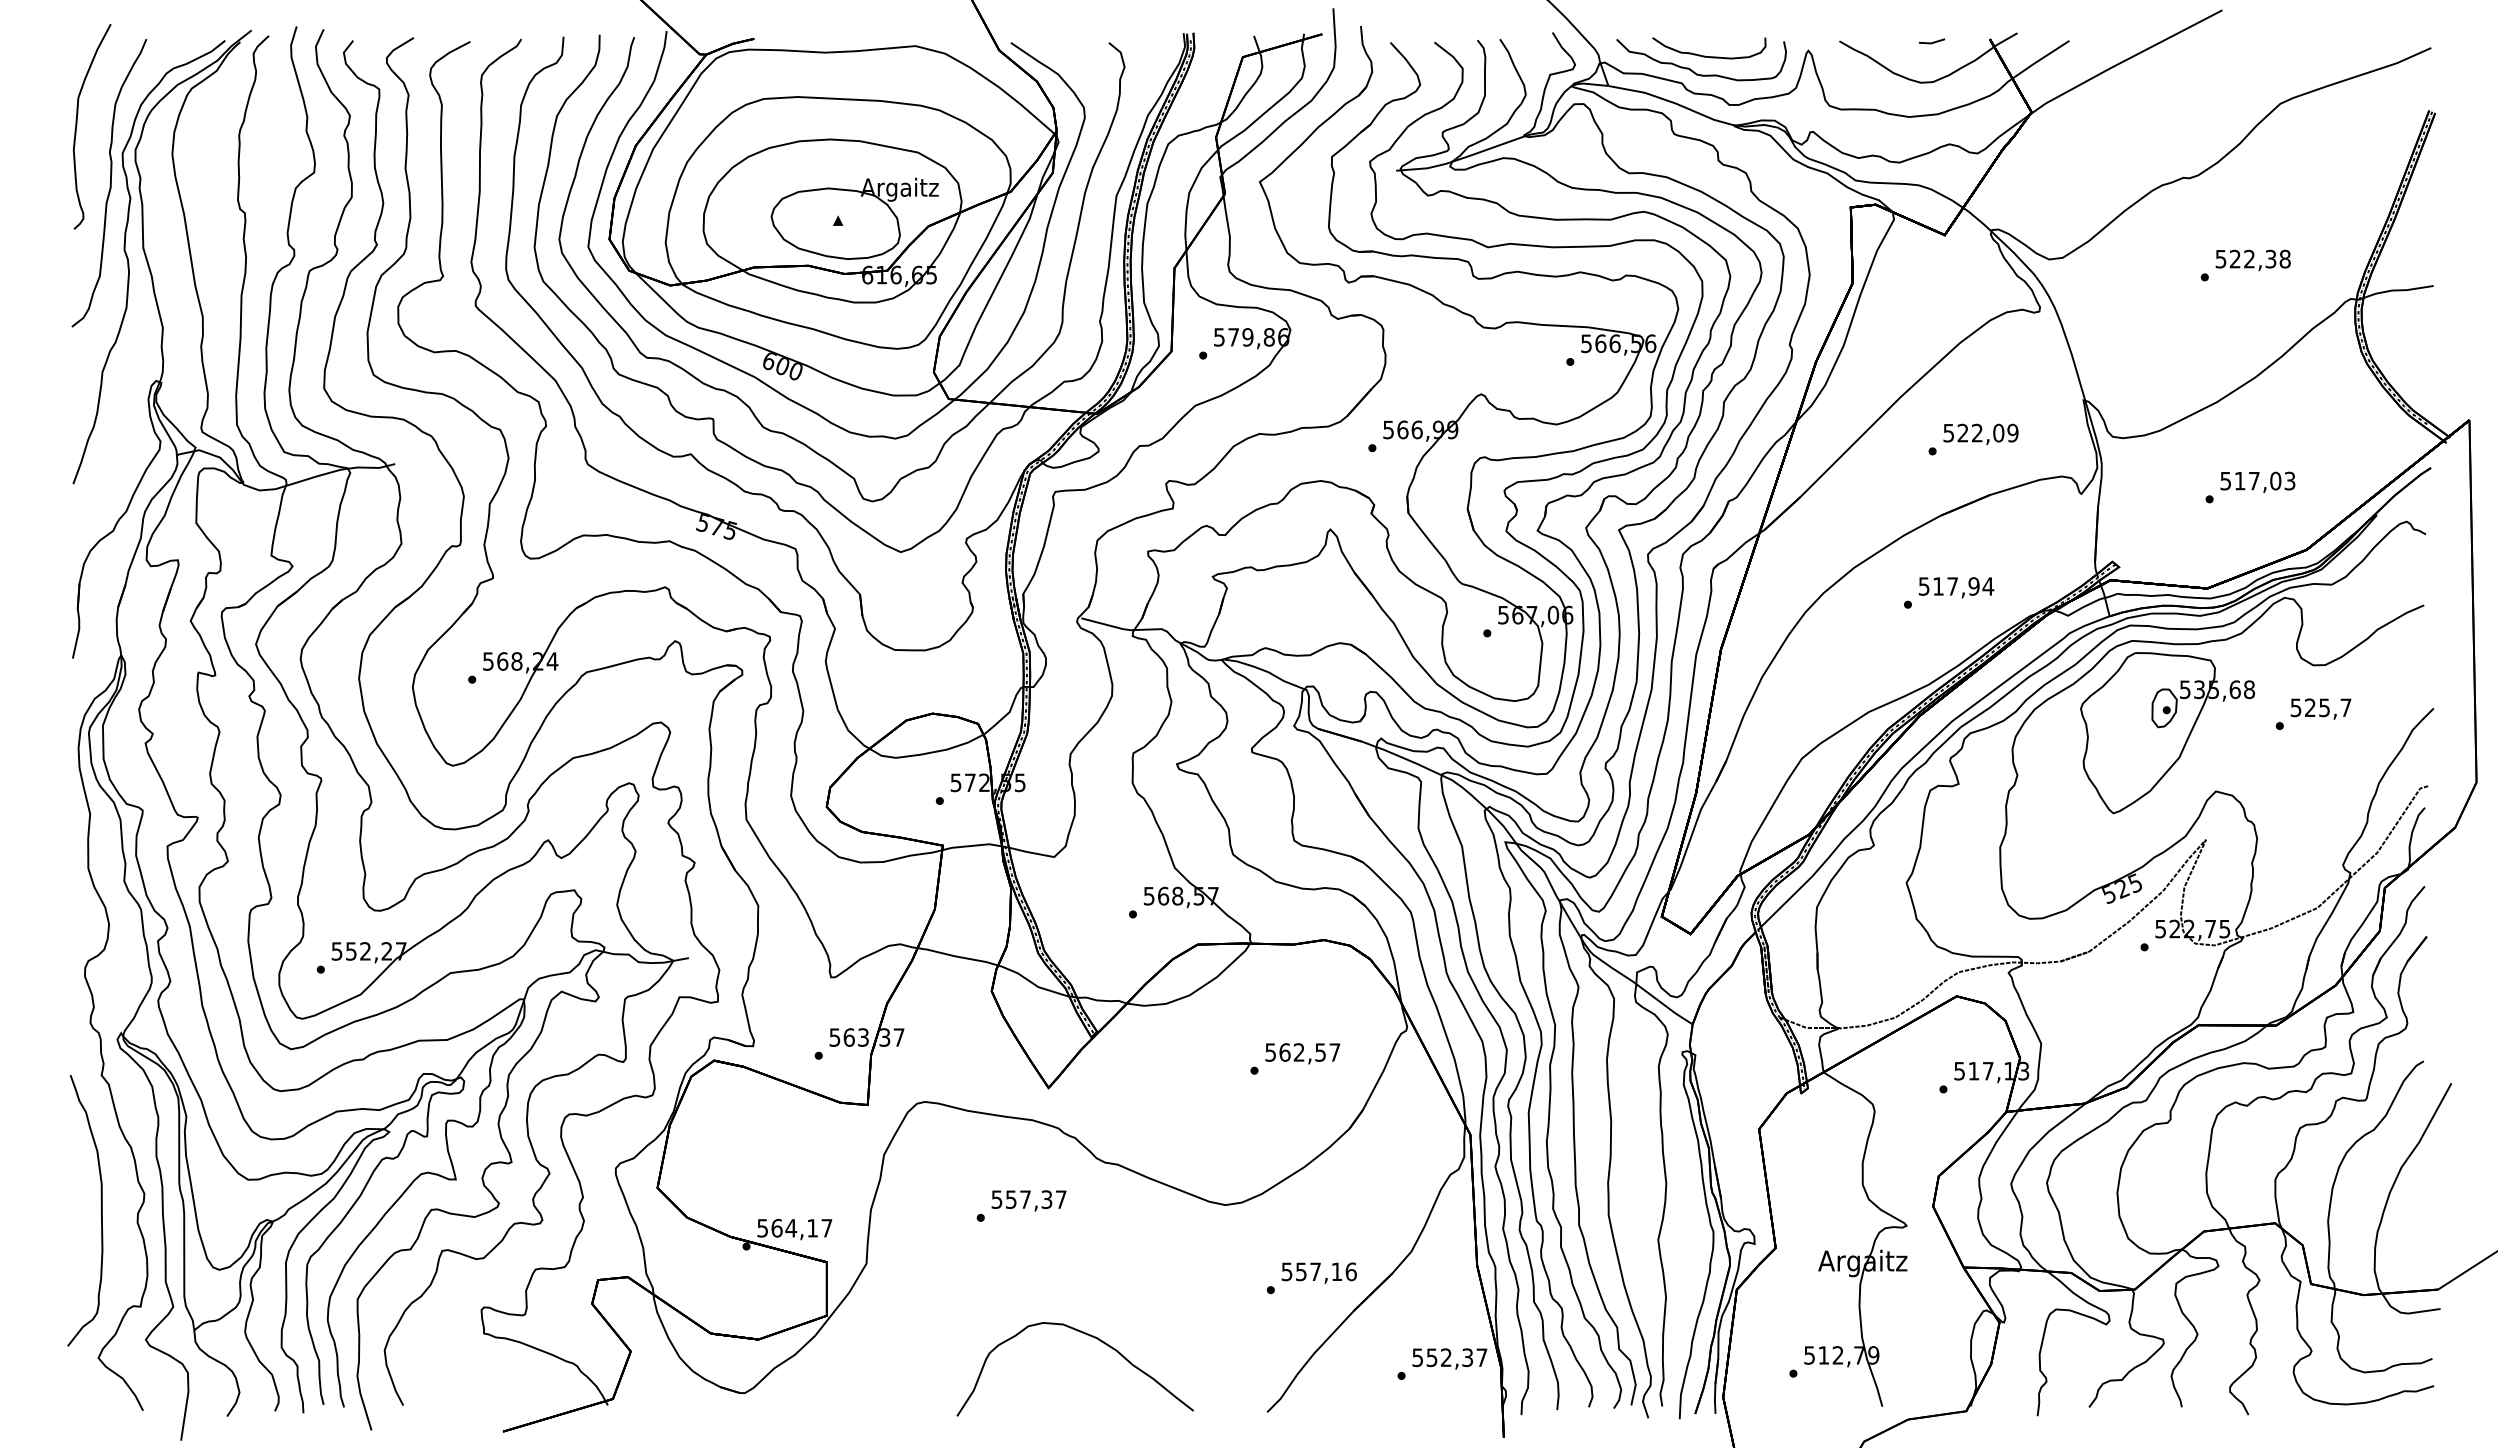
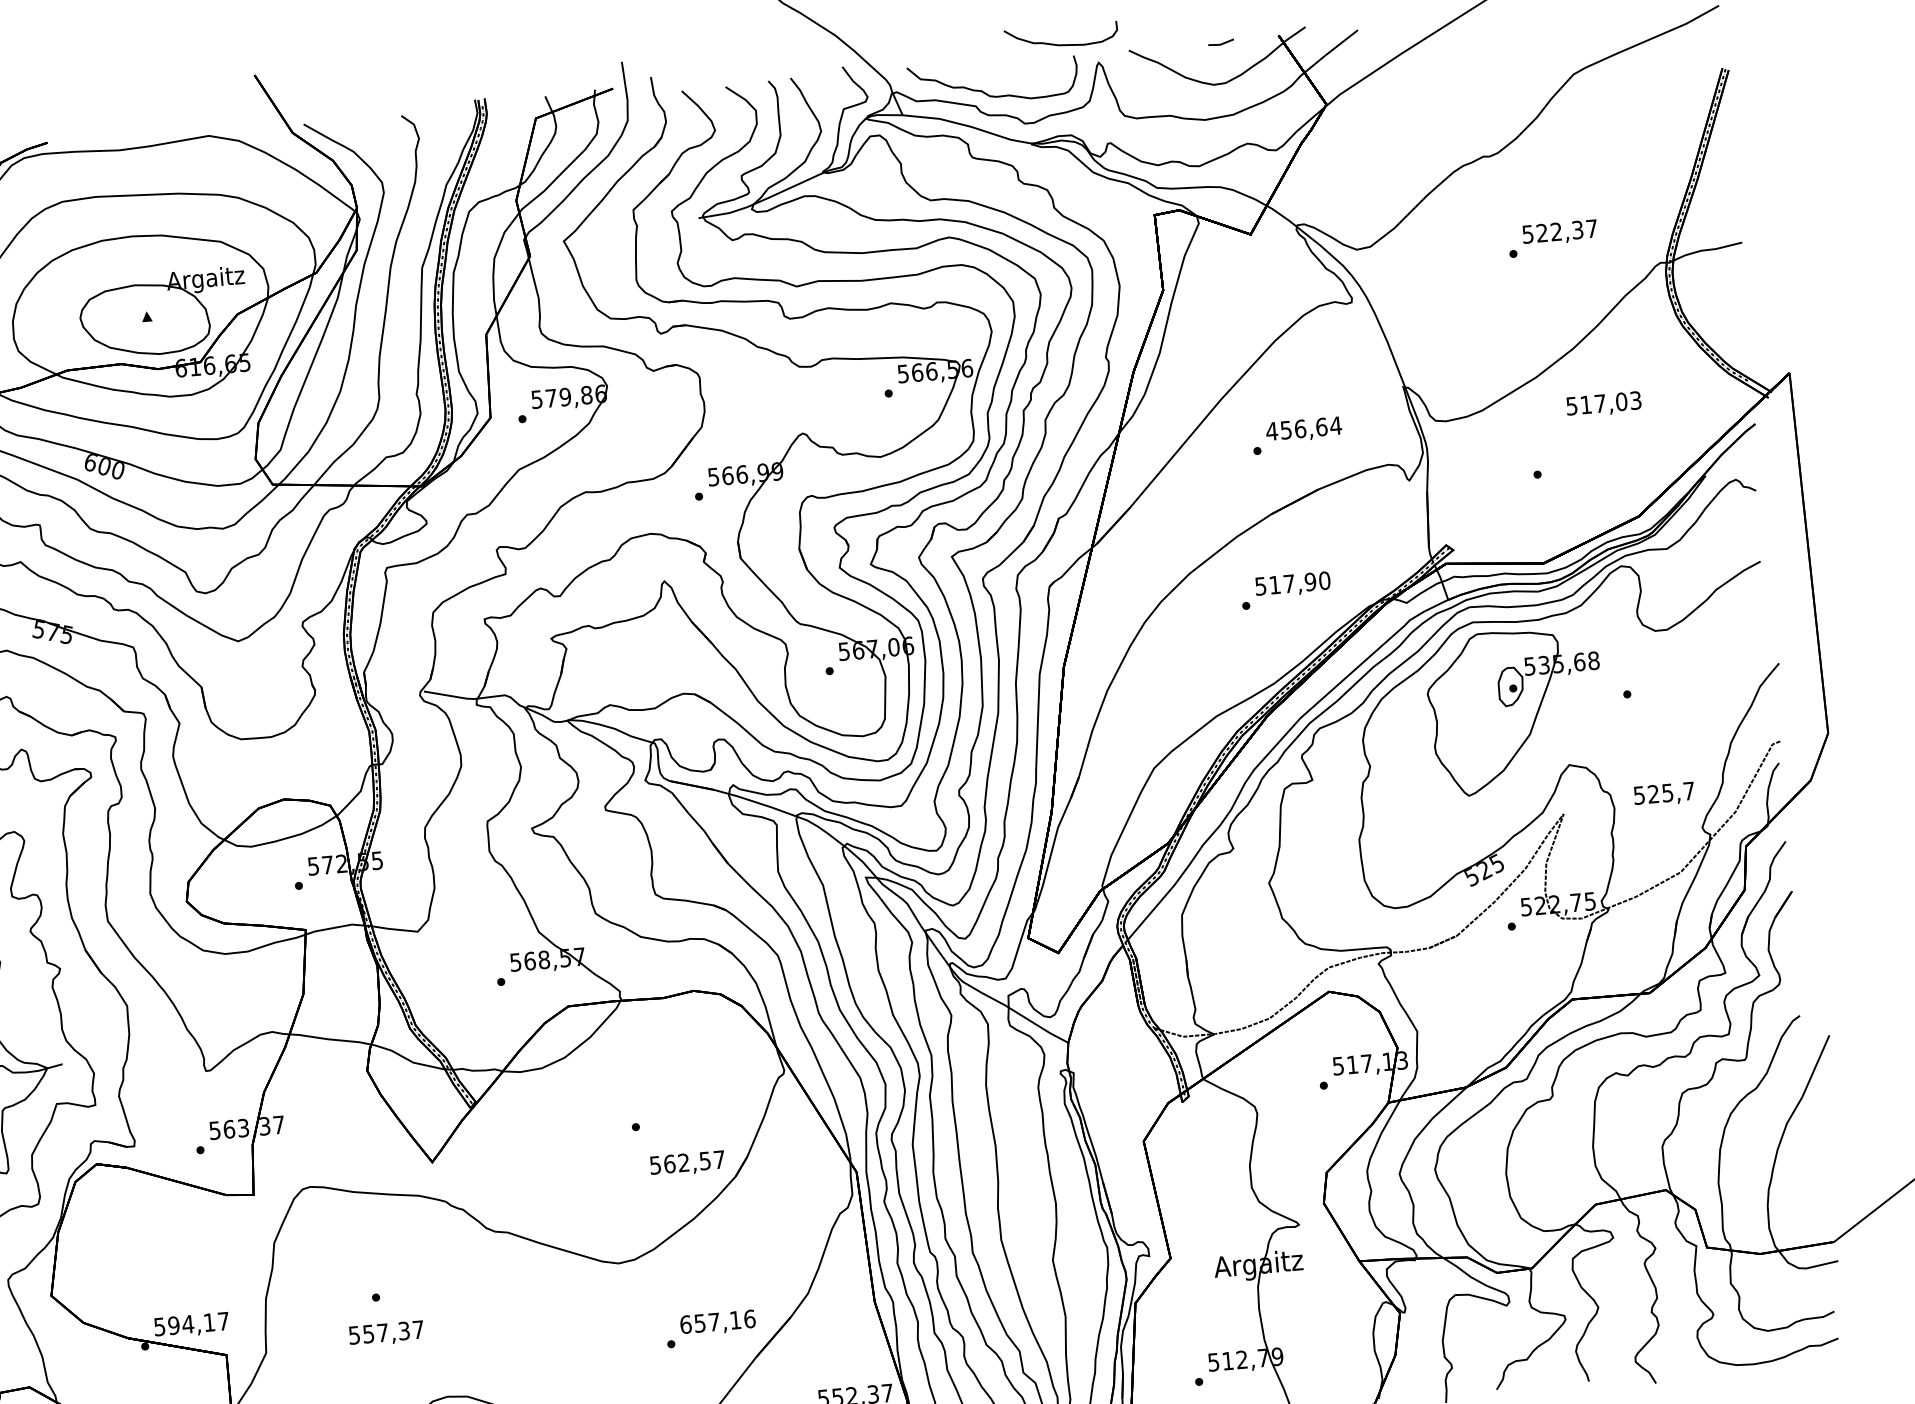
curve: (1709, 56) -> (1062, 44), moved
text: (2284, 258) -> (1591, 228), 522,38 -> 522,37
text: (1980, 432) -> (1303, 428), 522,09 -> 456,64
text: (2257, 481) -> (1603, 403), moved
text: (1988, 586) -> (1324, 580), 517,94 -> 517,90
text: (2320, 708) -> (1663, 794), moved
text: (1302, 1053) -> (687, 1163), moved
text: (1028, 1200) -> (385, 1333), moved
text: (776, 1227) -> (173, 1324), 564,17 -> 594,17
text: (1286, 1271) -> (685, 1324), 557,16 -> 657,16

